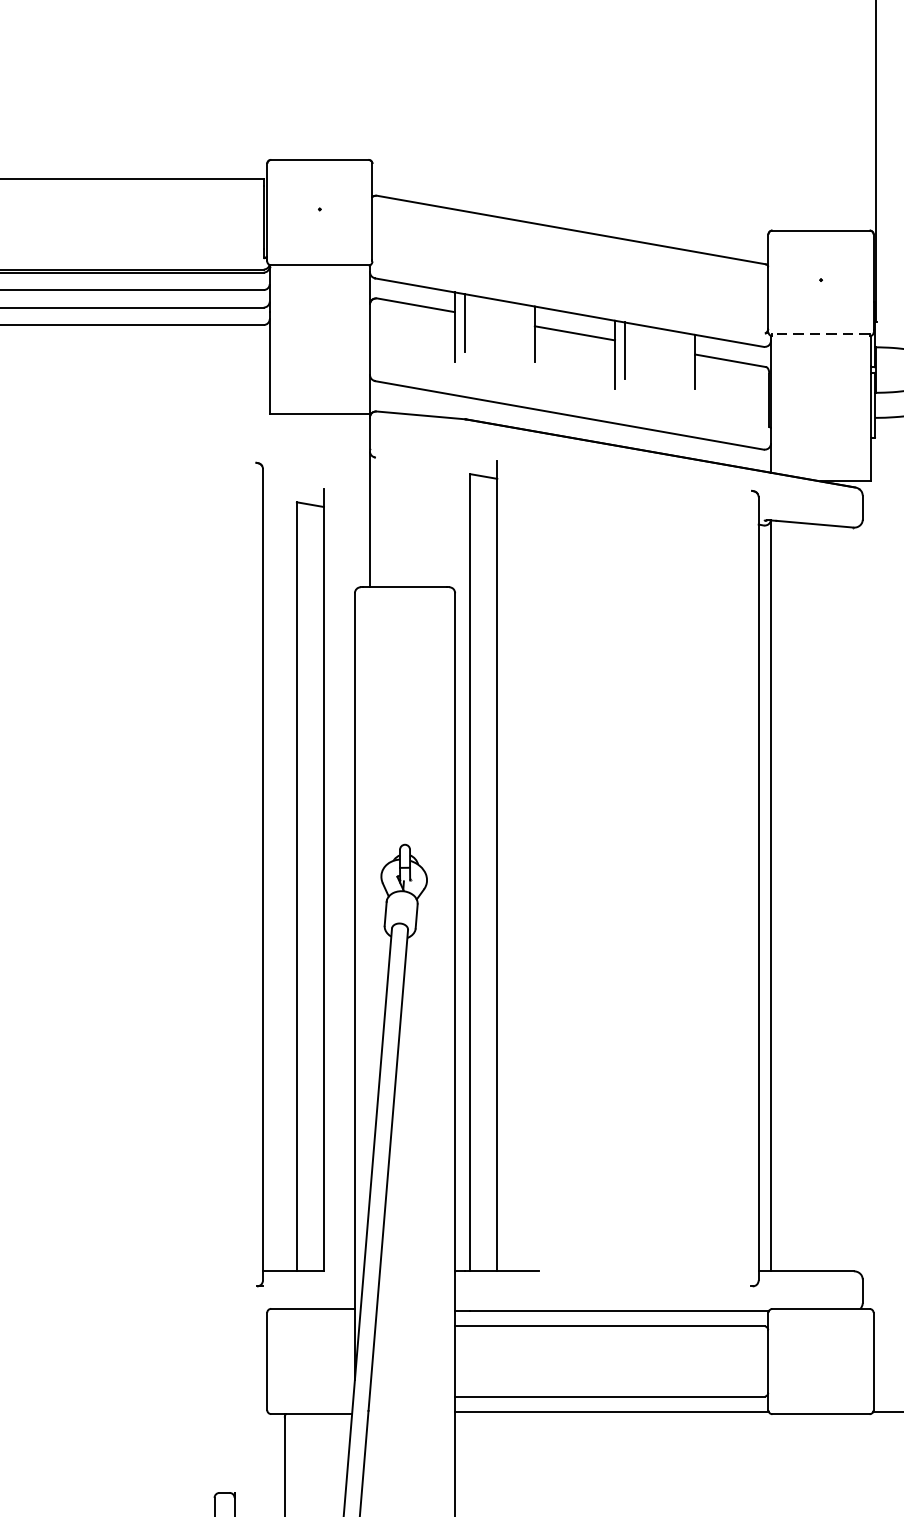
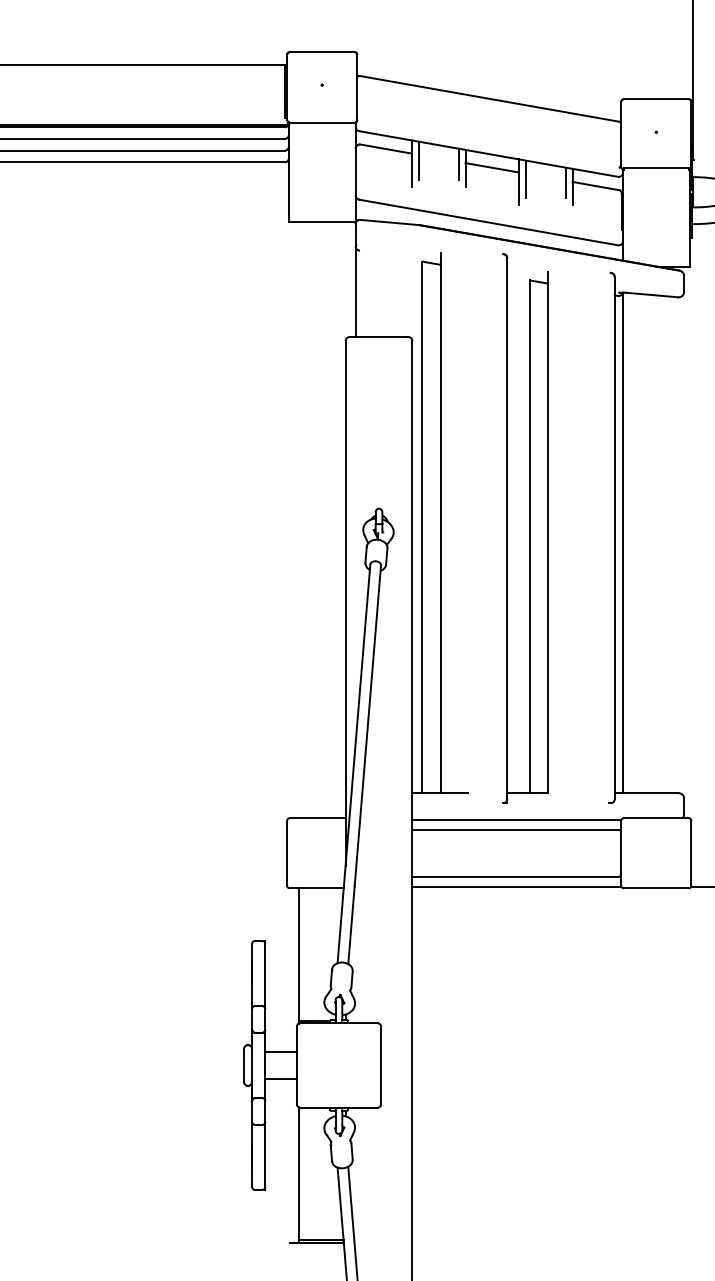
line: (524, 328) -> (458, 164), added
line: (819, 334) -> (655, 168), dashed -> solid
line: (684, 355) -> (565, 182), added
part: (290, 874) -> (525, 528), moved

